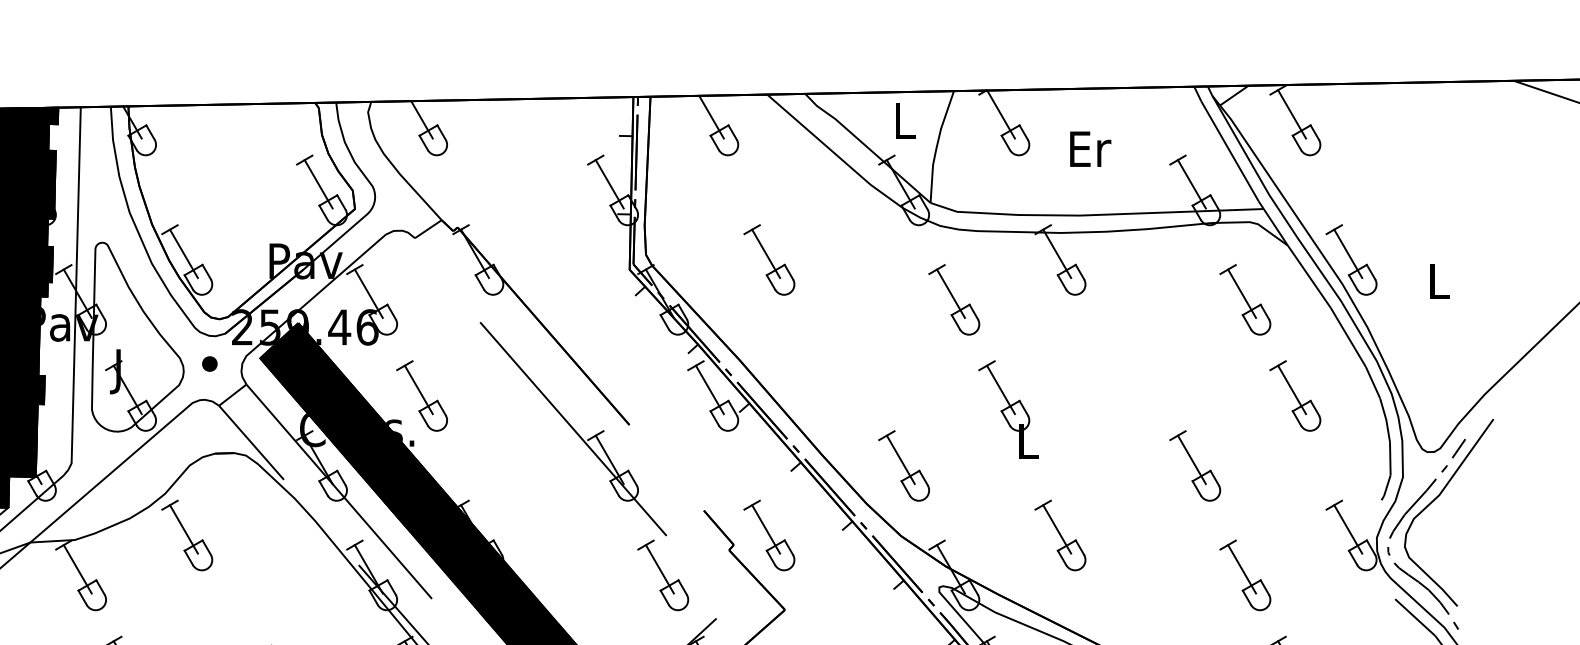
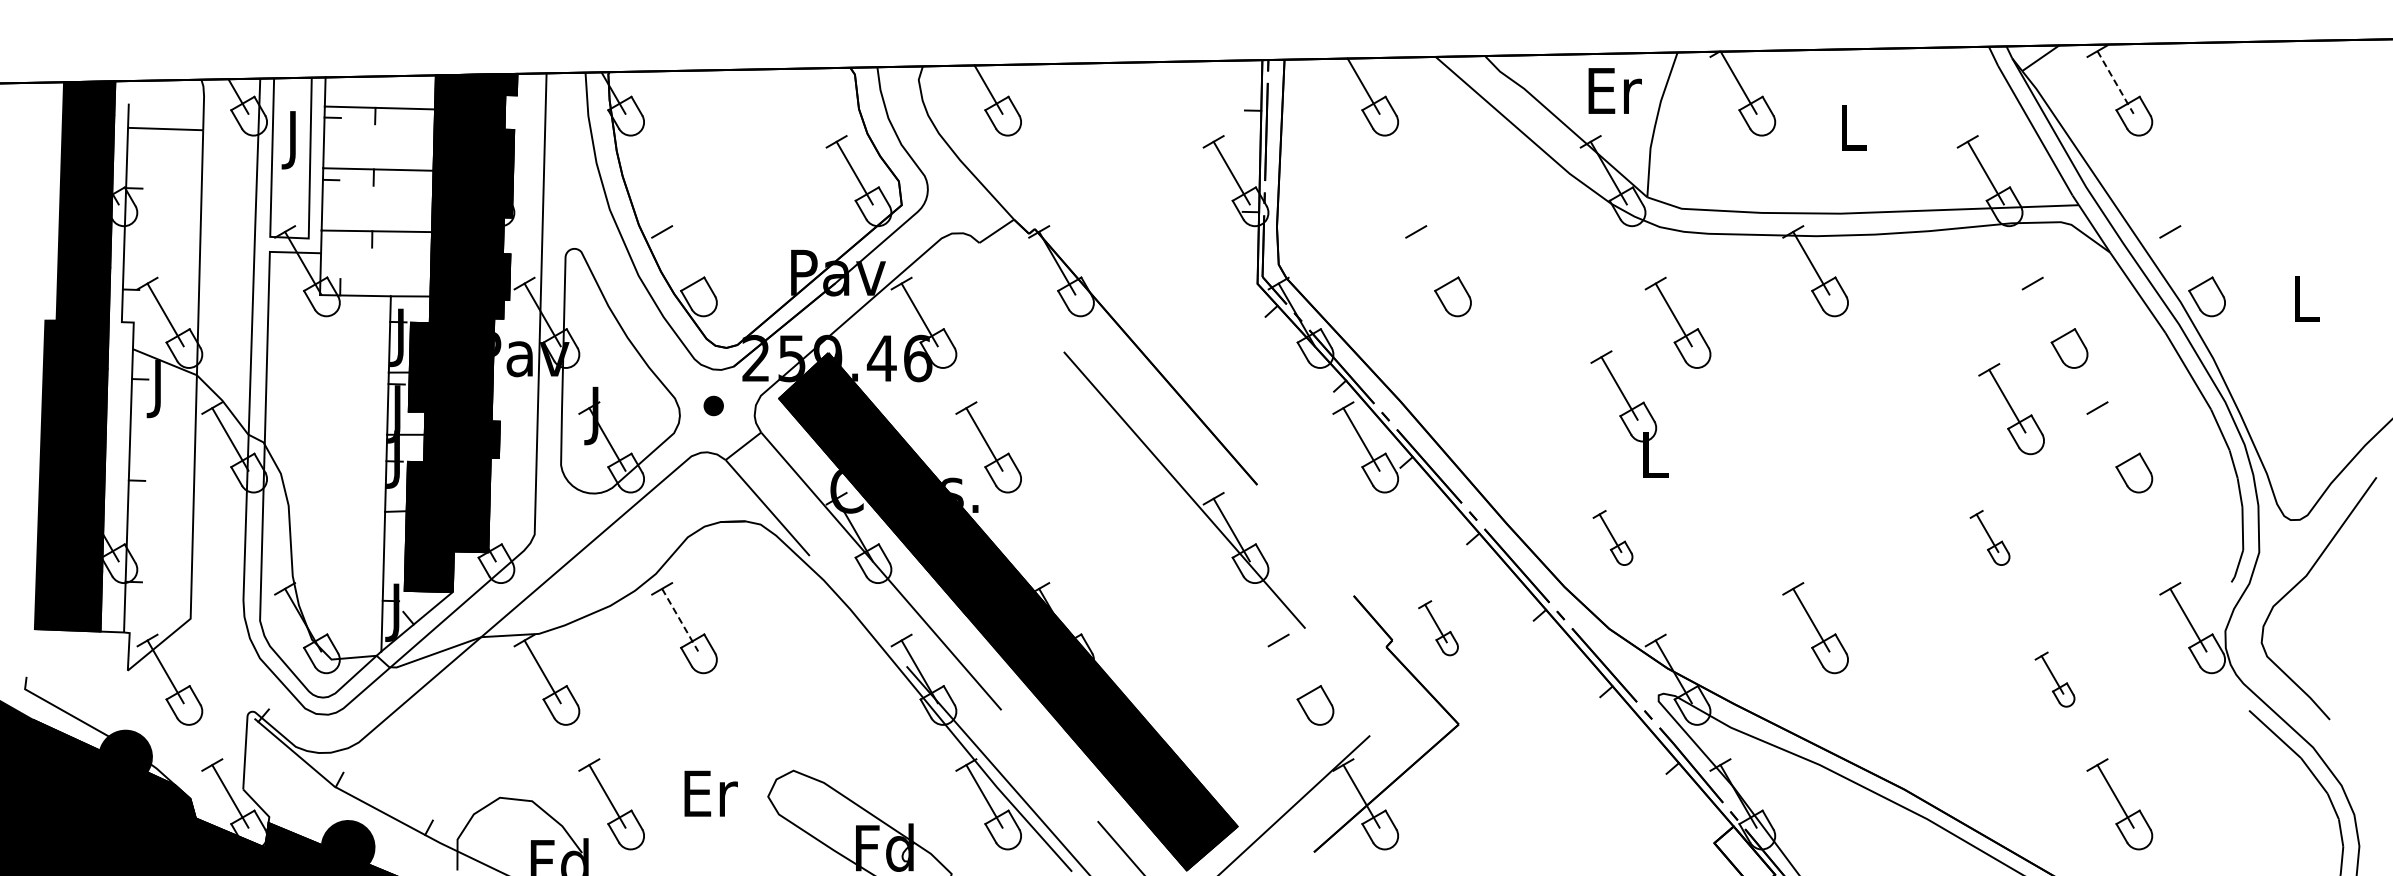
line: (1292, 114) -> (2115, 82), solid -> dashed
text: (905, 120) -> (1614, 90), L -> Er
text: (1090, 149) -> (1854, 127), Er -> L
line: (184, 253) -> (680, 262), removed
line: (766, 253) -> (1434, 262), removed
line: (1348, 253) -> (2188, 262), removed
line: (1241, 293) -> (2050, 314), removed
part: (1211, 366) -> (2011, 409), added
line: (1292, 389) -> (2115, 439), removed
part: (1008, 409) -> (1629, 413), moved
part: (903, 465) -> (1612, 537), size x0.6
part: (1194, 465) -> (1989, 537), size x0.6
curve: (1404, 516) -> (2261, 603), removed
line: (184, 529) -> (680, 620), solid -> dashed
part: (769, 535) -> (1438, 628), size x0.6
line: (659, 569) -> (1296, 671), removed
part: (1244, 575) -> (2054, 679), size x0.6

